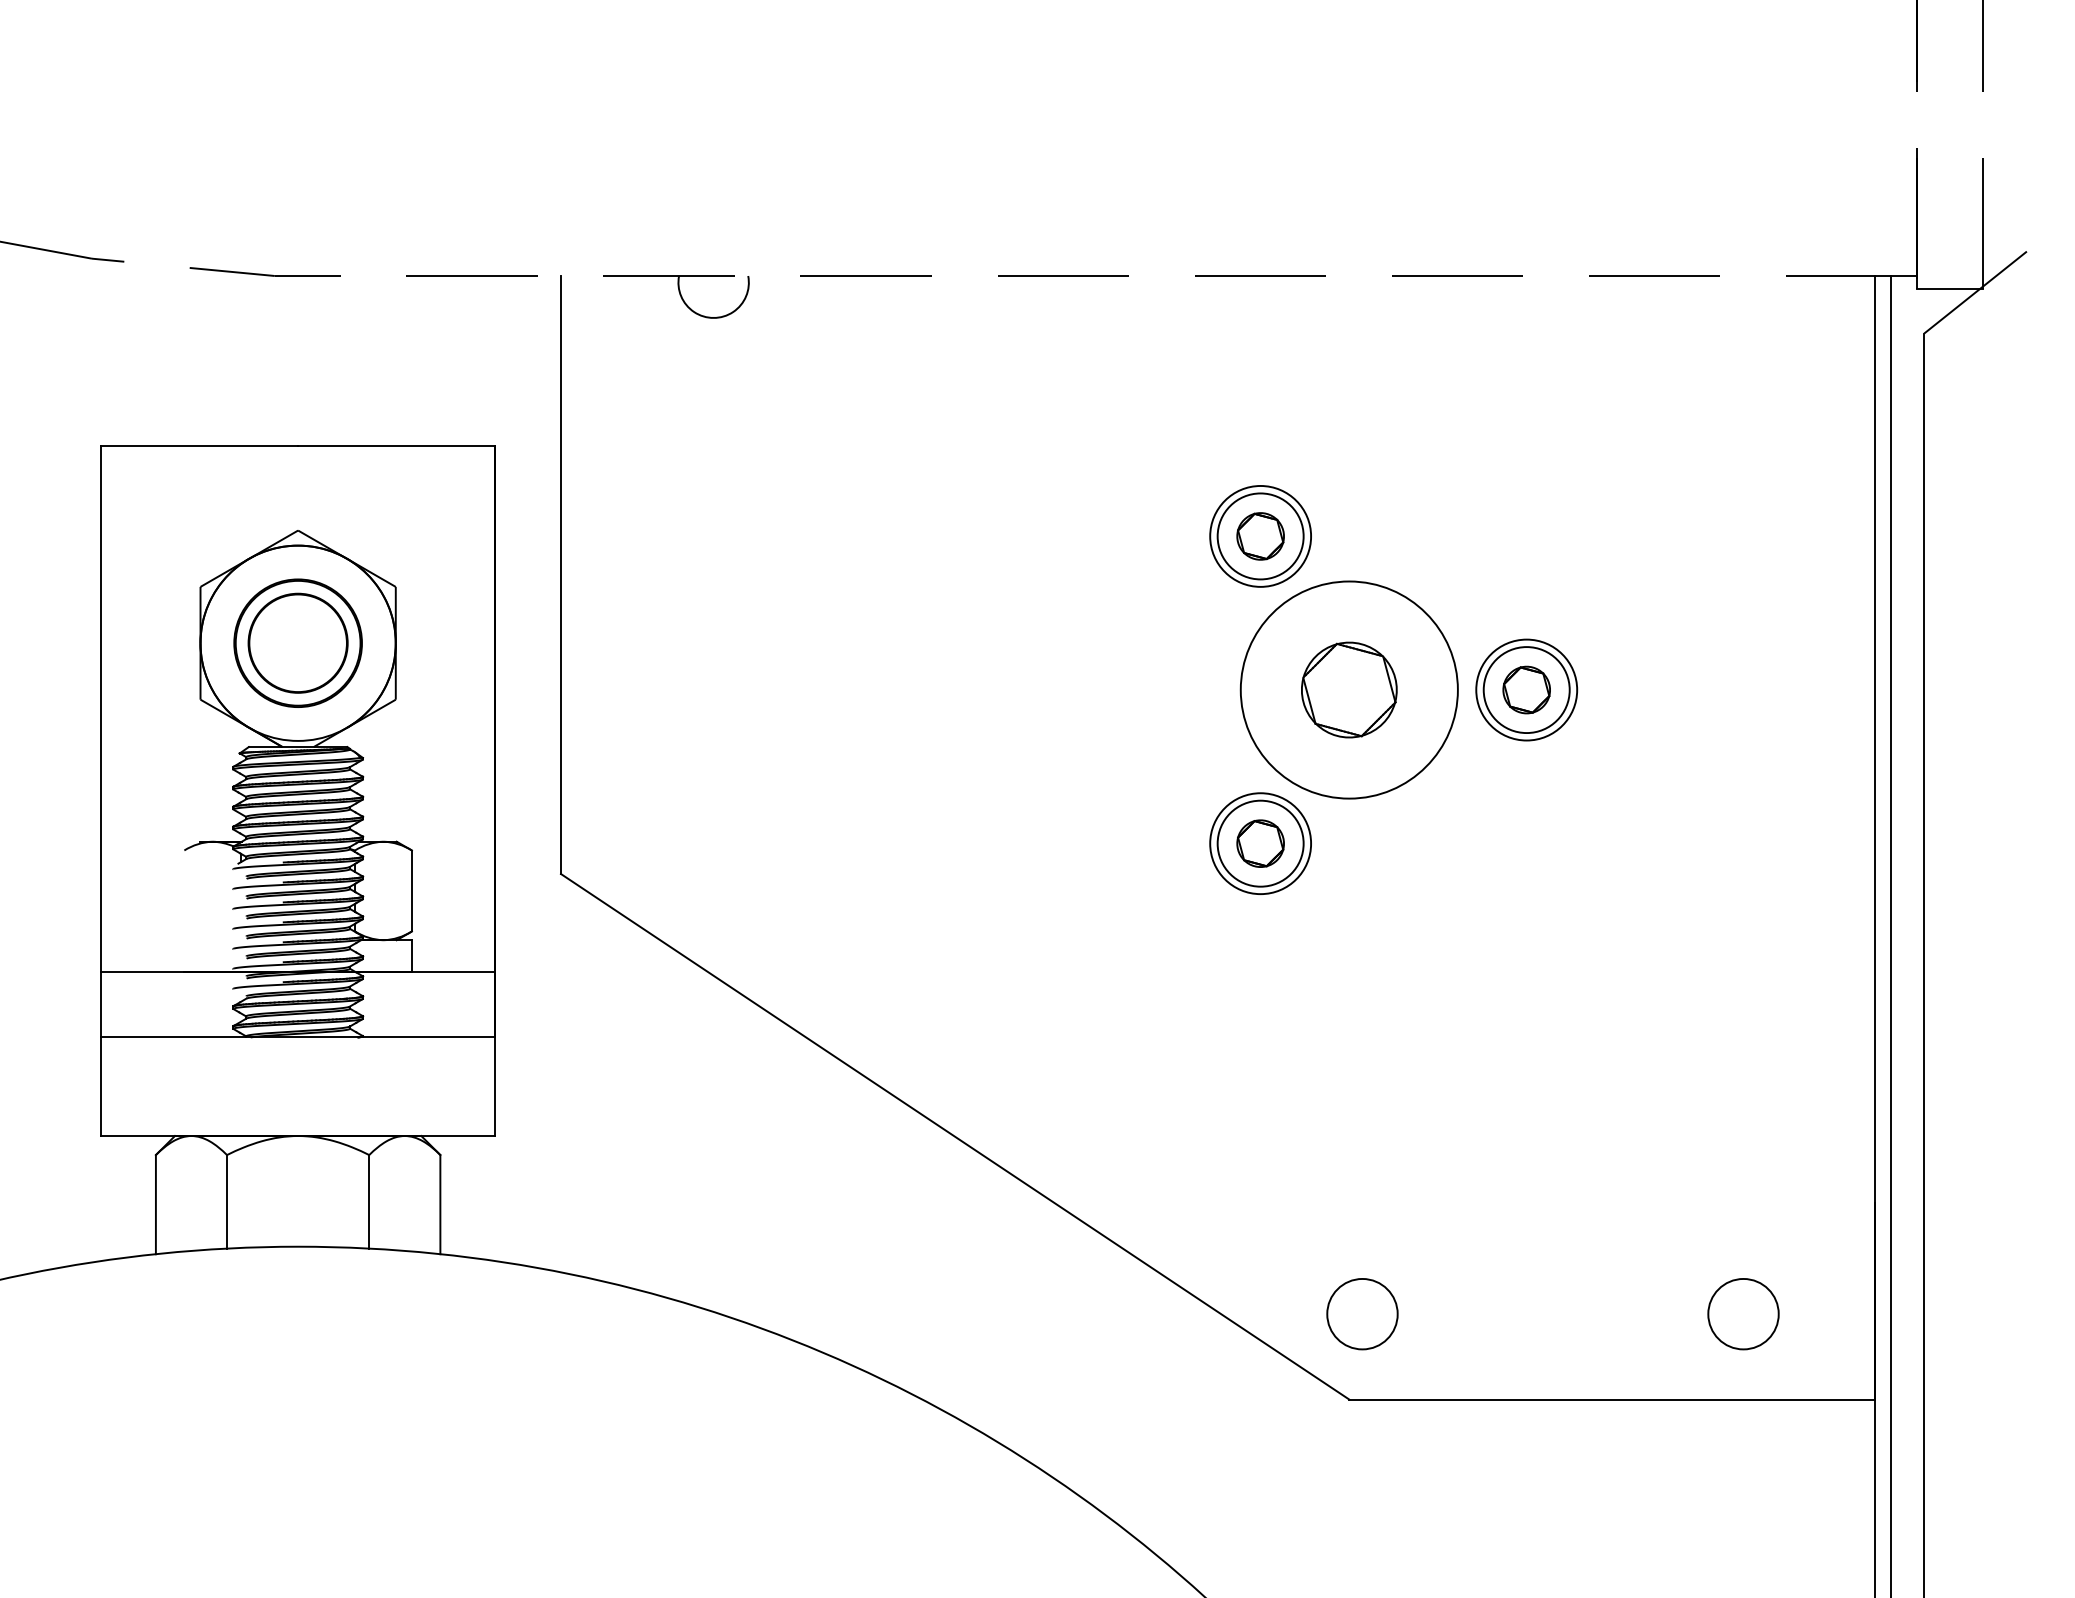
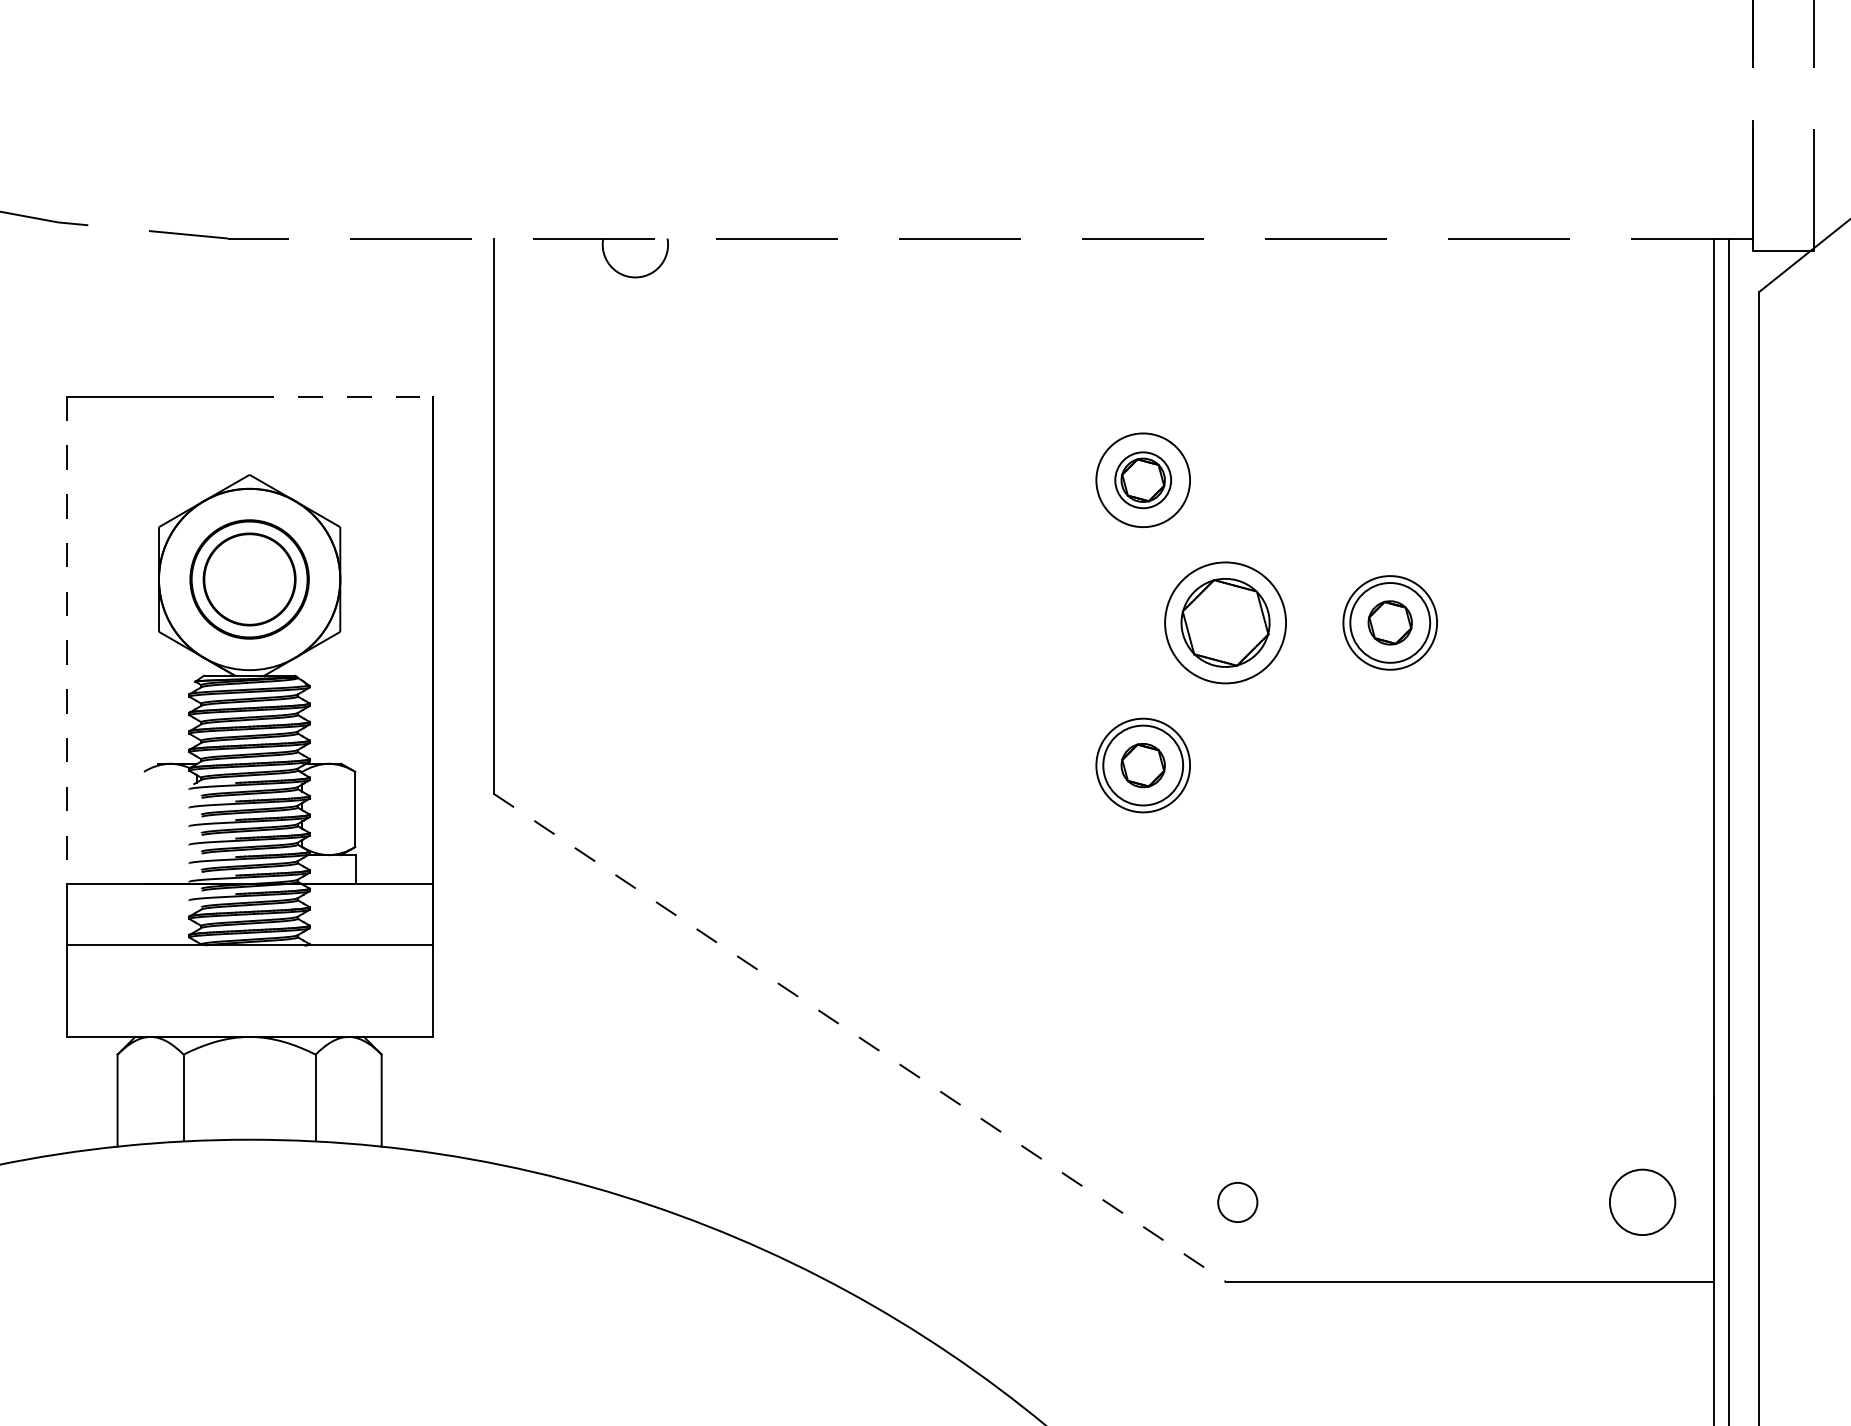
line: (396, 446) -> (340, 396), solid -> dashed
circle: (1260, 536) -> (1143, 480), size x0.7
circle: (1348, 689) -> (1224, 622), size x0.6
line: (101, 708) -> (67, 640), solid -> dashed
line: (955, 1136) -> (859, 1037), solid -> dashed
circle: (1362, 1314) -> (1237, 1202), size x0.6
circle: (1743, 1314) -> (1642, 1202), moved

